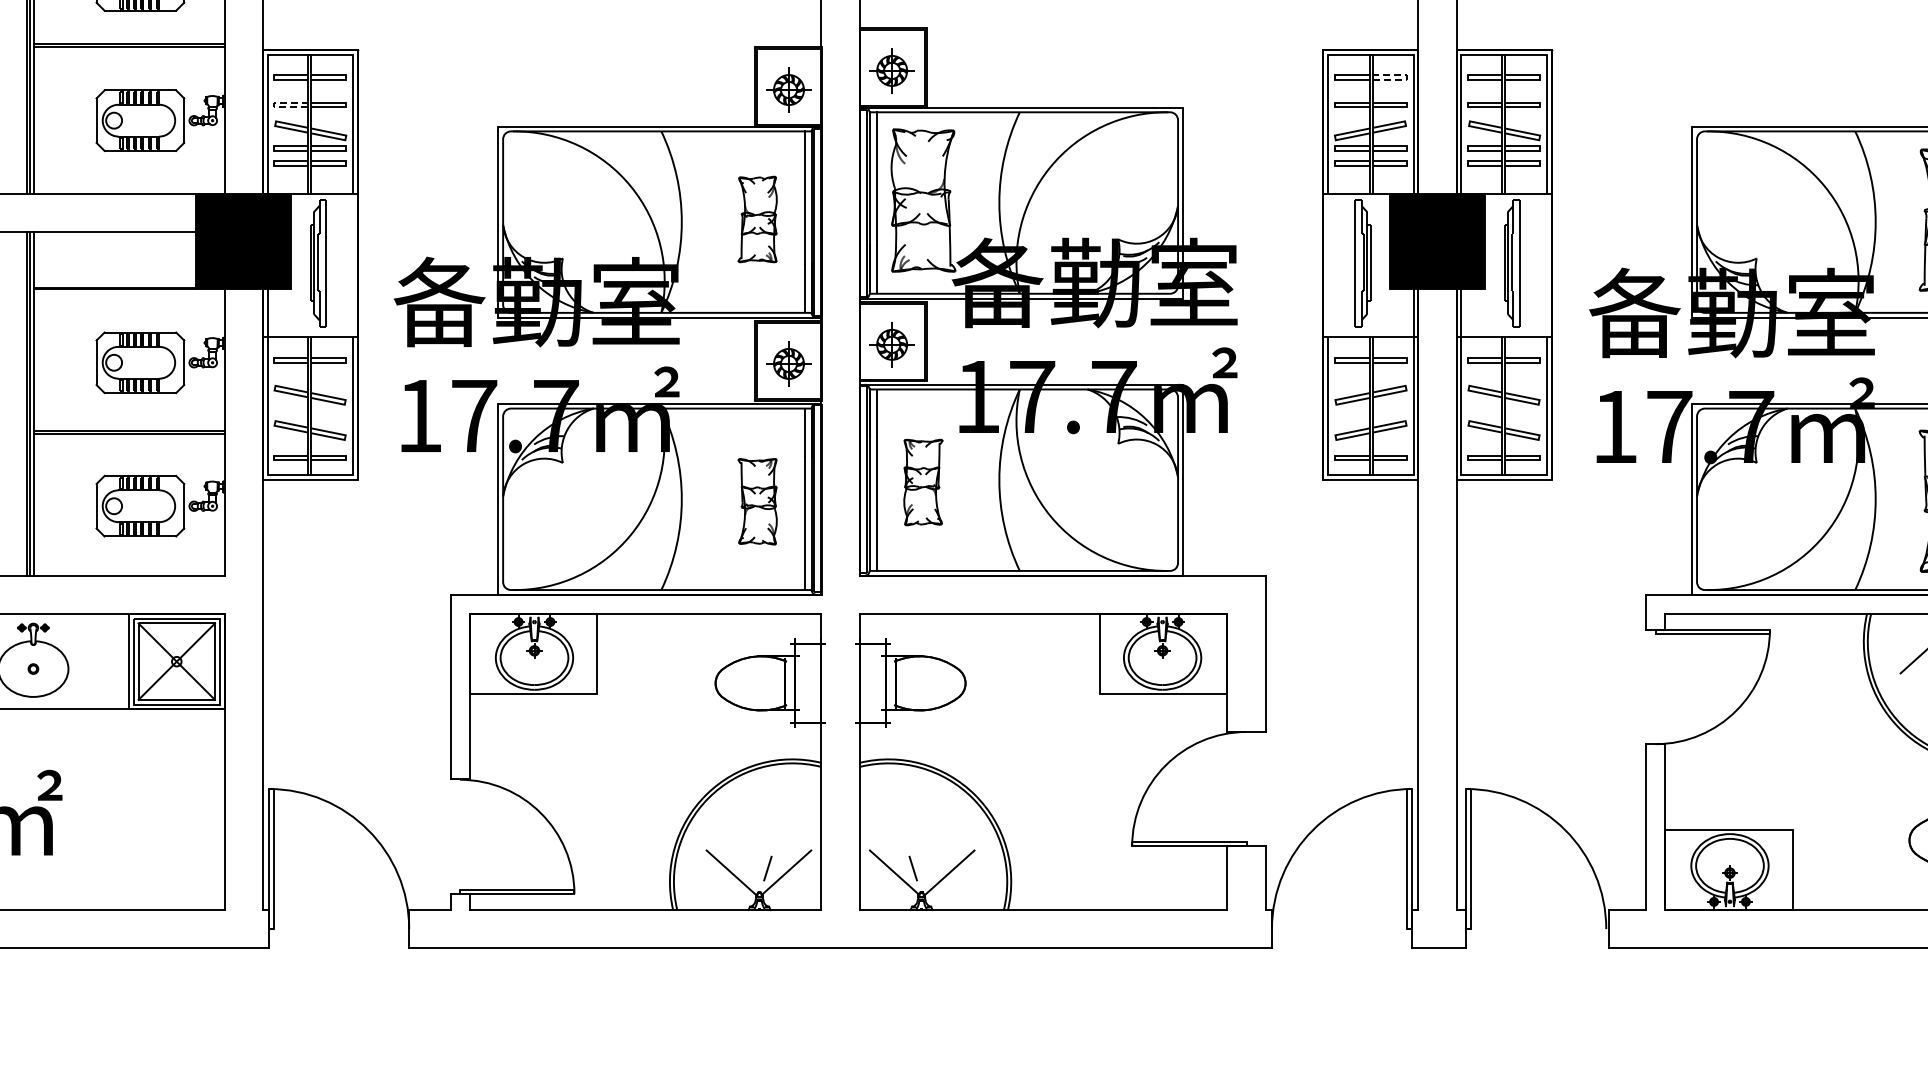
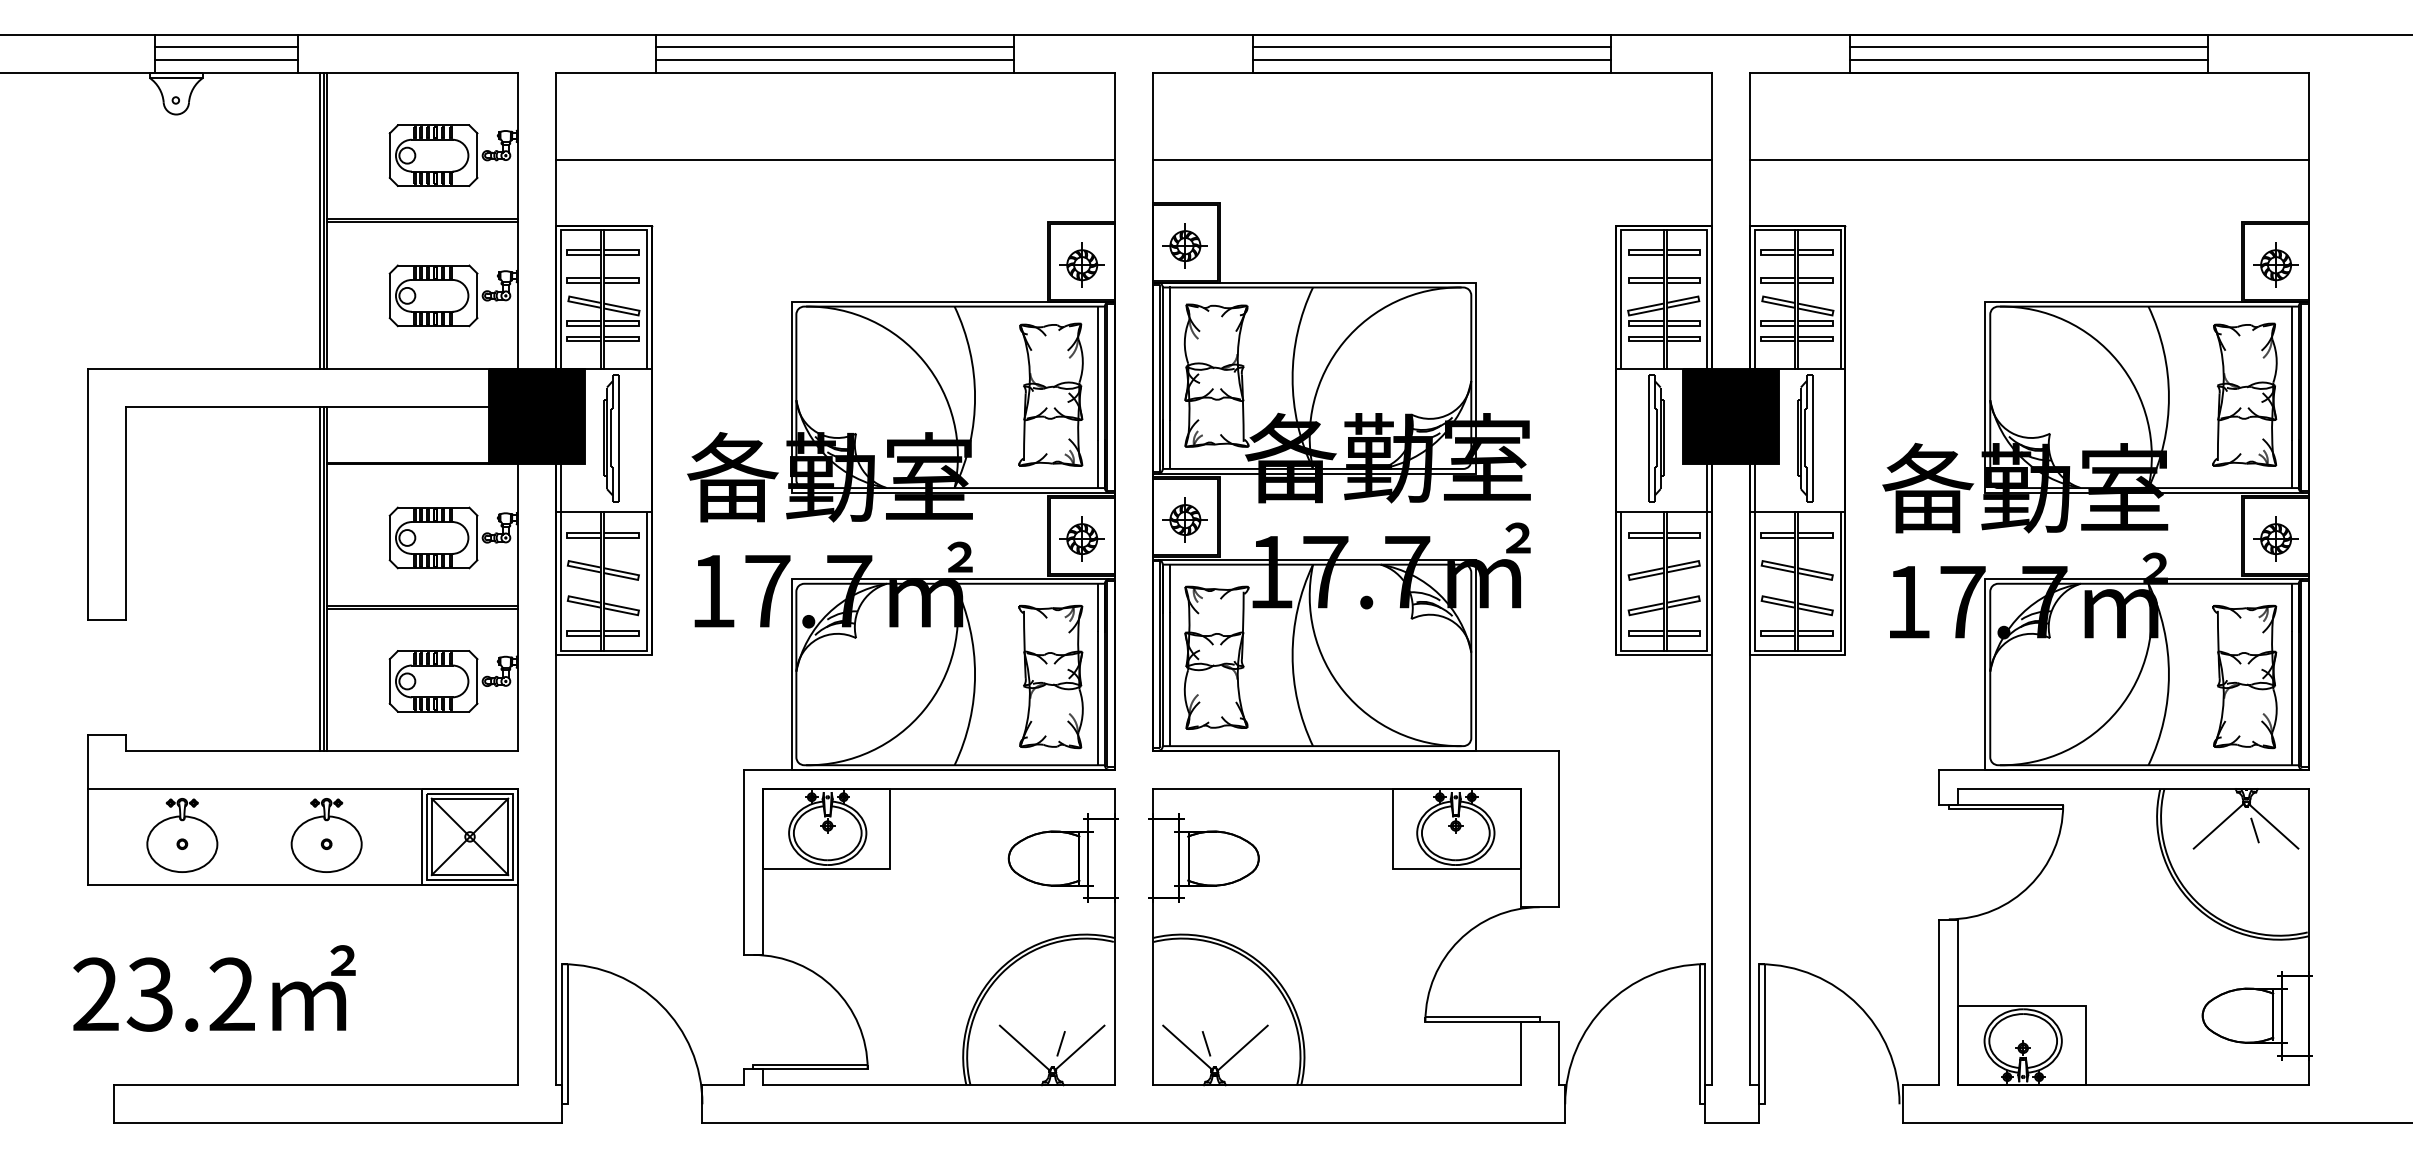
line: (1407, 77) -> (1700, 252), dashed -> solid
line: (274, 104) -> (567, 279), dashed -> solid
part: (757, 219) -> (1050, 394), size x1.67
part: (923, 482) -> (1216, 657), size x1.67
part: (757, 501) -> (1050, 676), size x1.67

